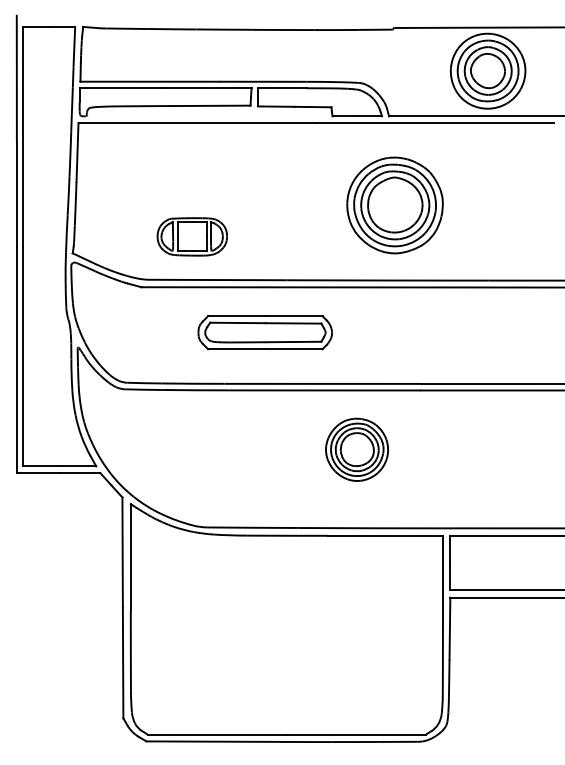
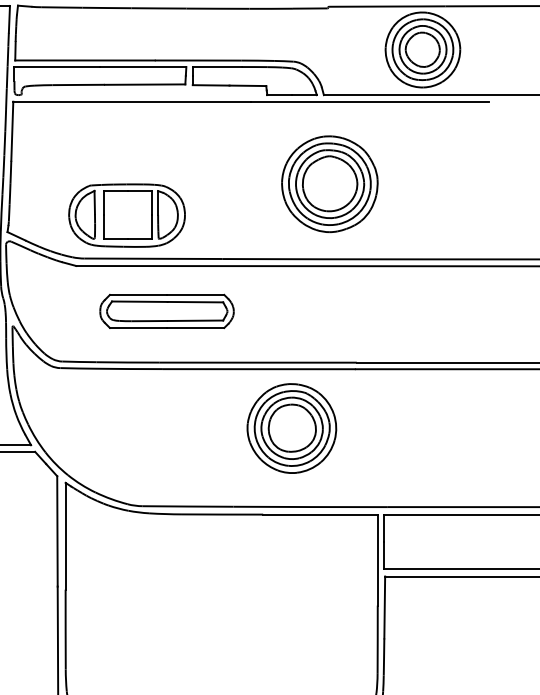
part: (192, 236) -> (127, 215), size x1.67
part: (264, 332) -> (166, 311), moved
part: (356, 449) -> (291, 428), size x1.43

